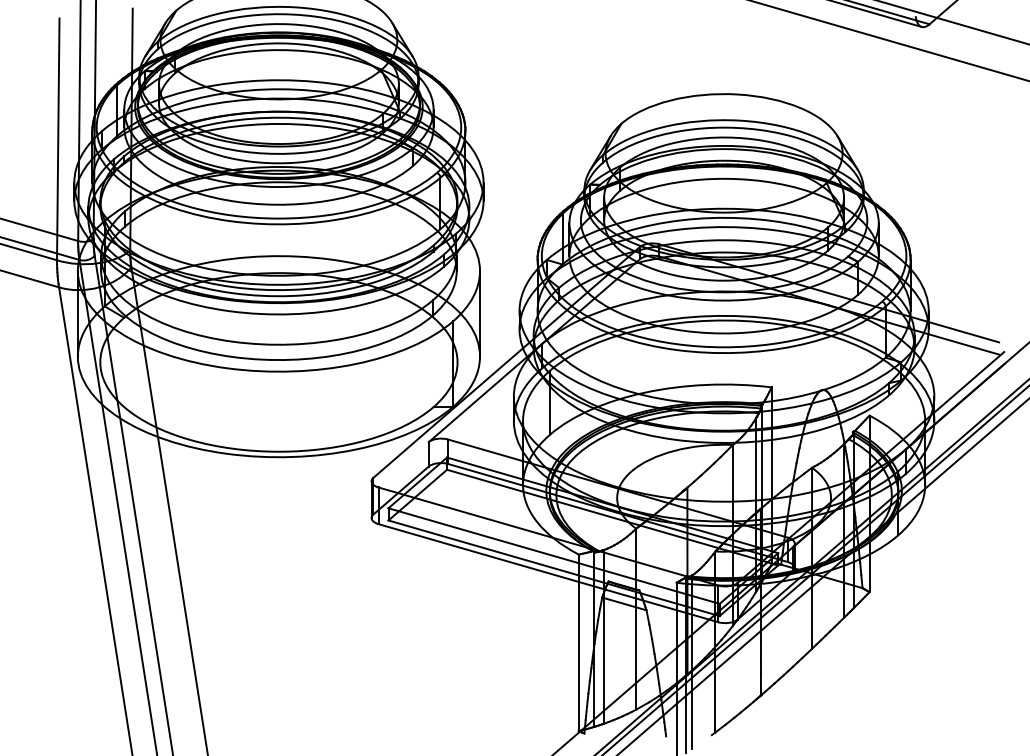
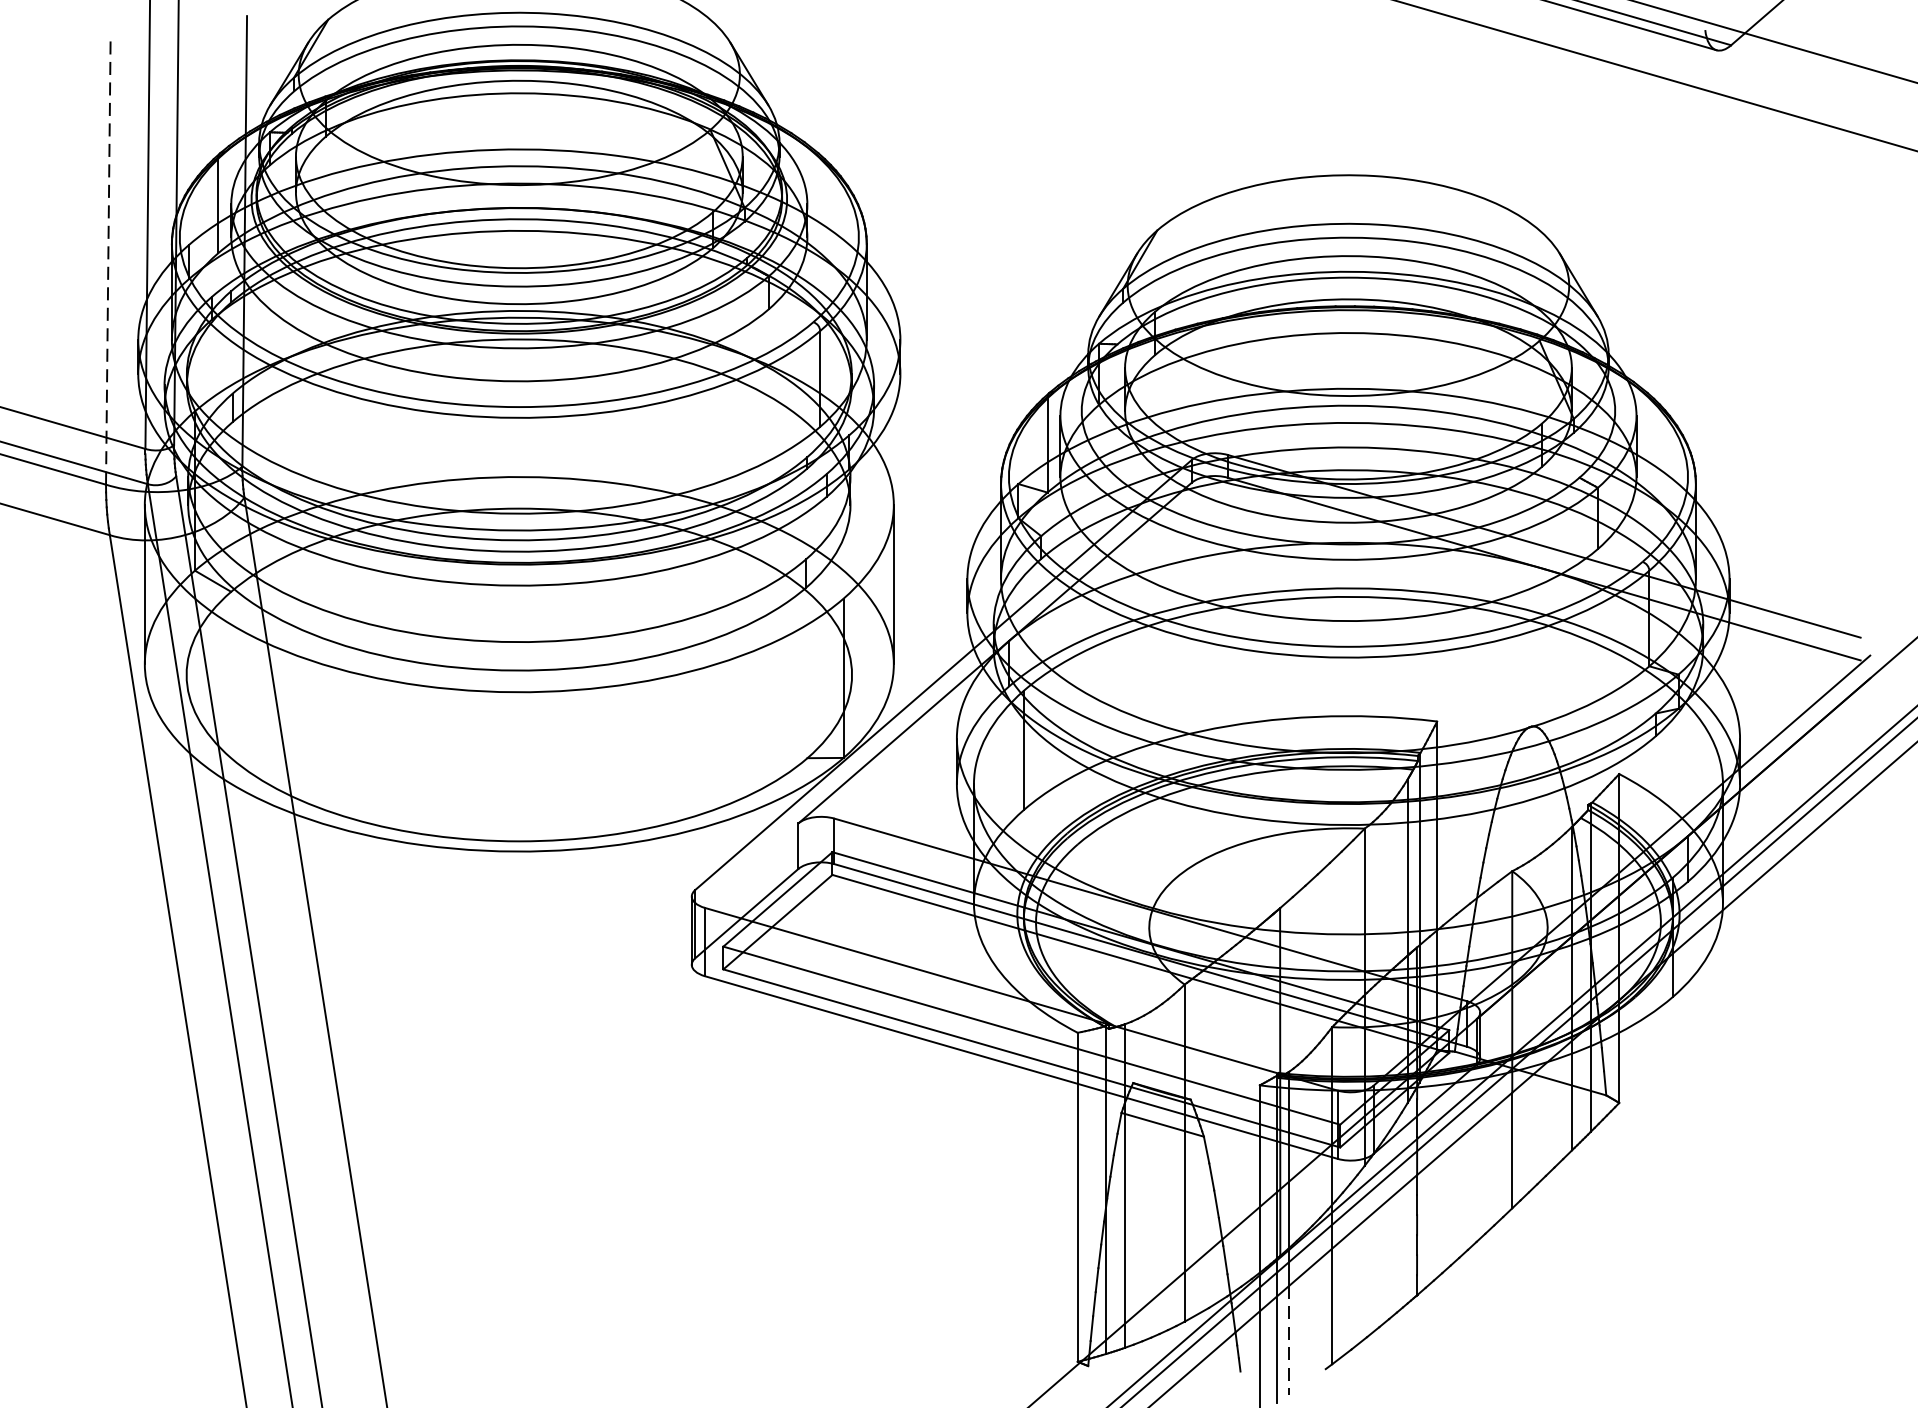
line: (58, 139) -> (108, 259), solid -> dashed
line: (692, 720) -> (1289, 1341), solid -> dashed

